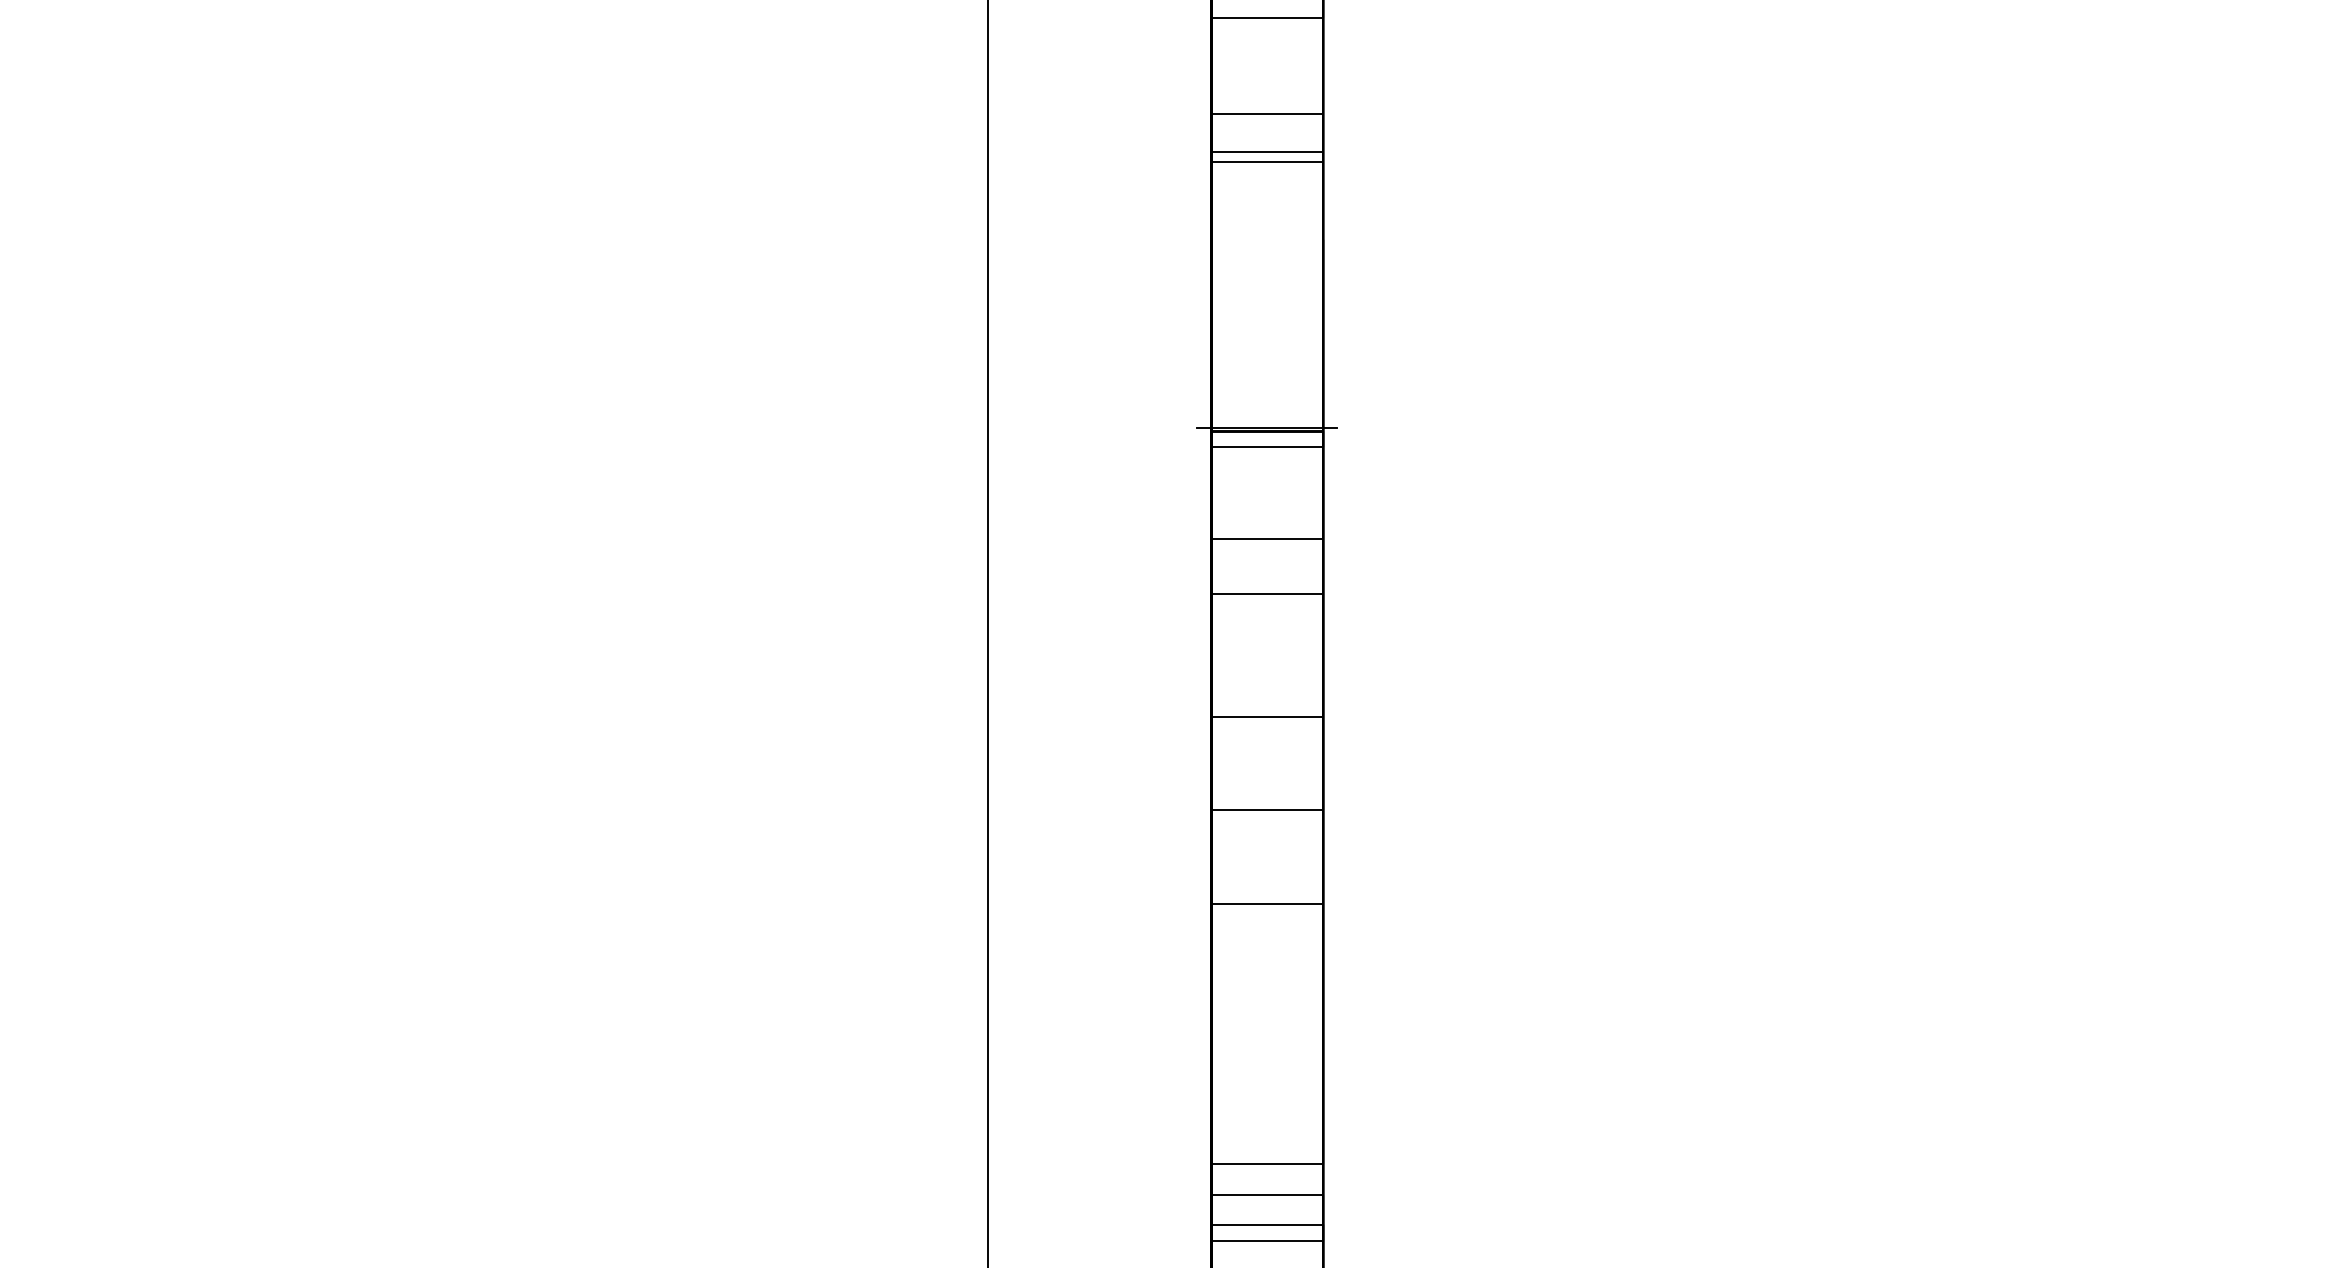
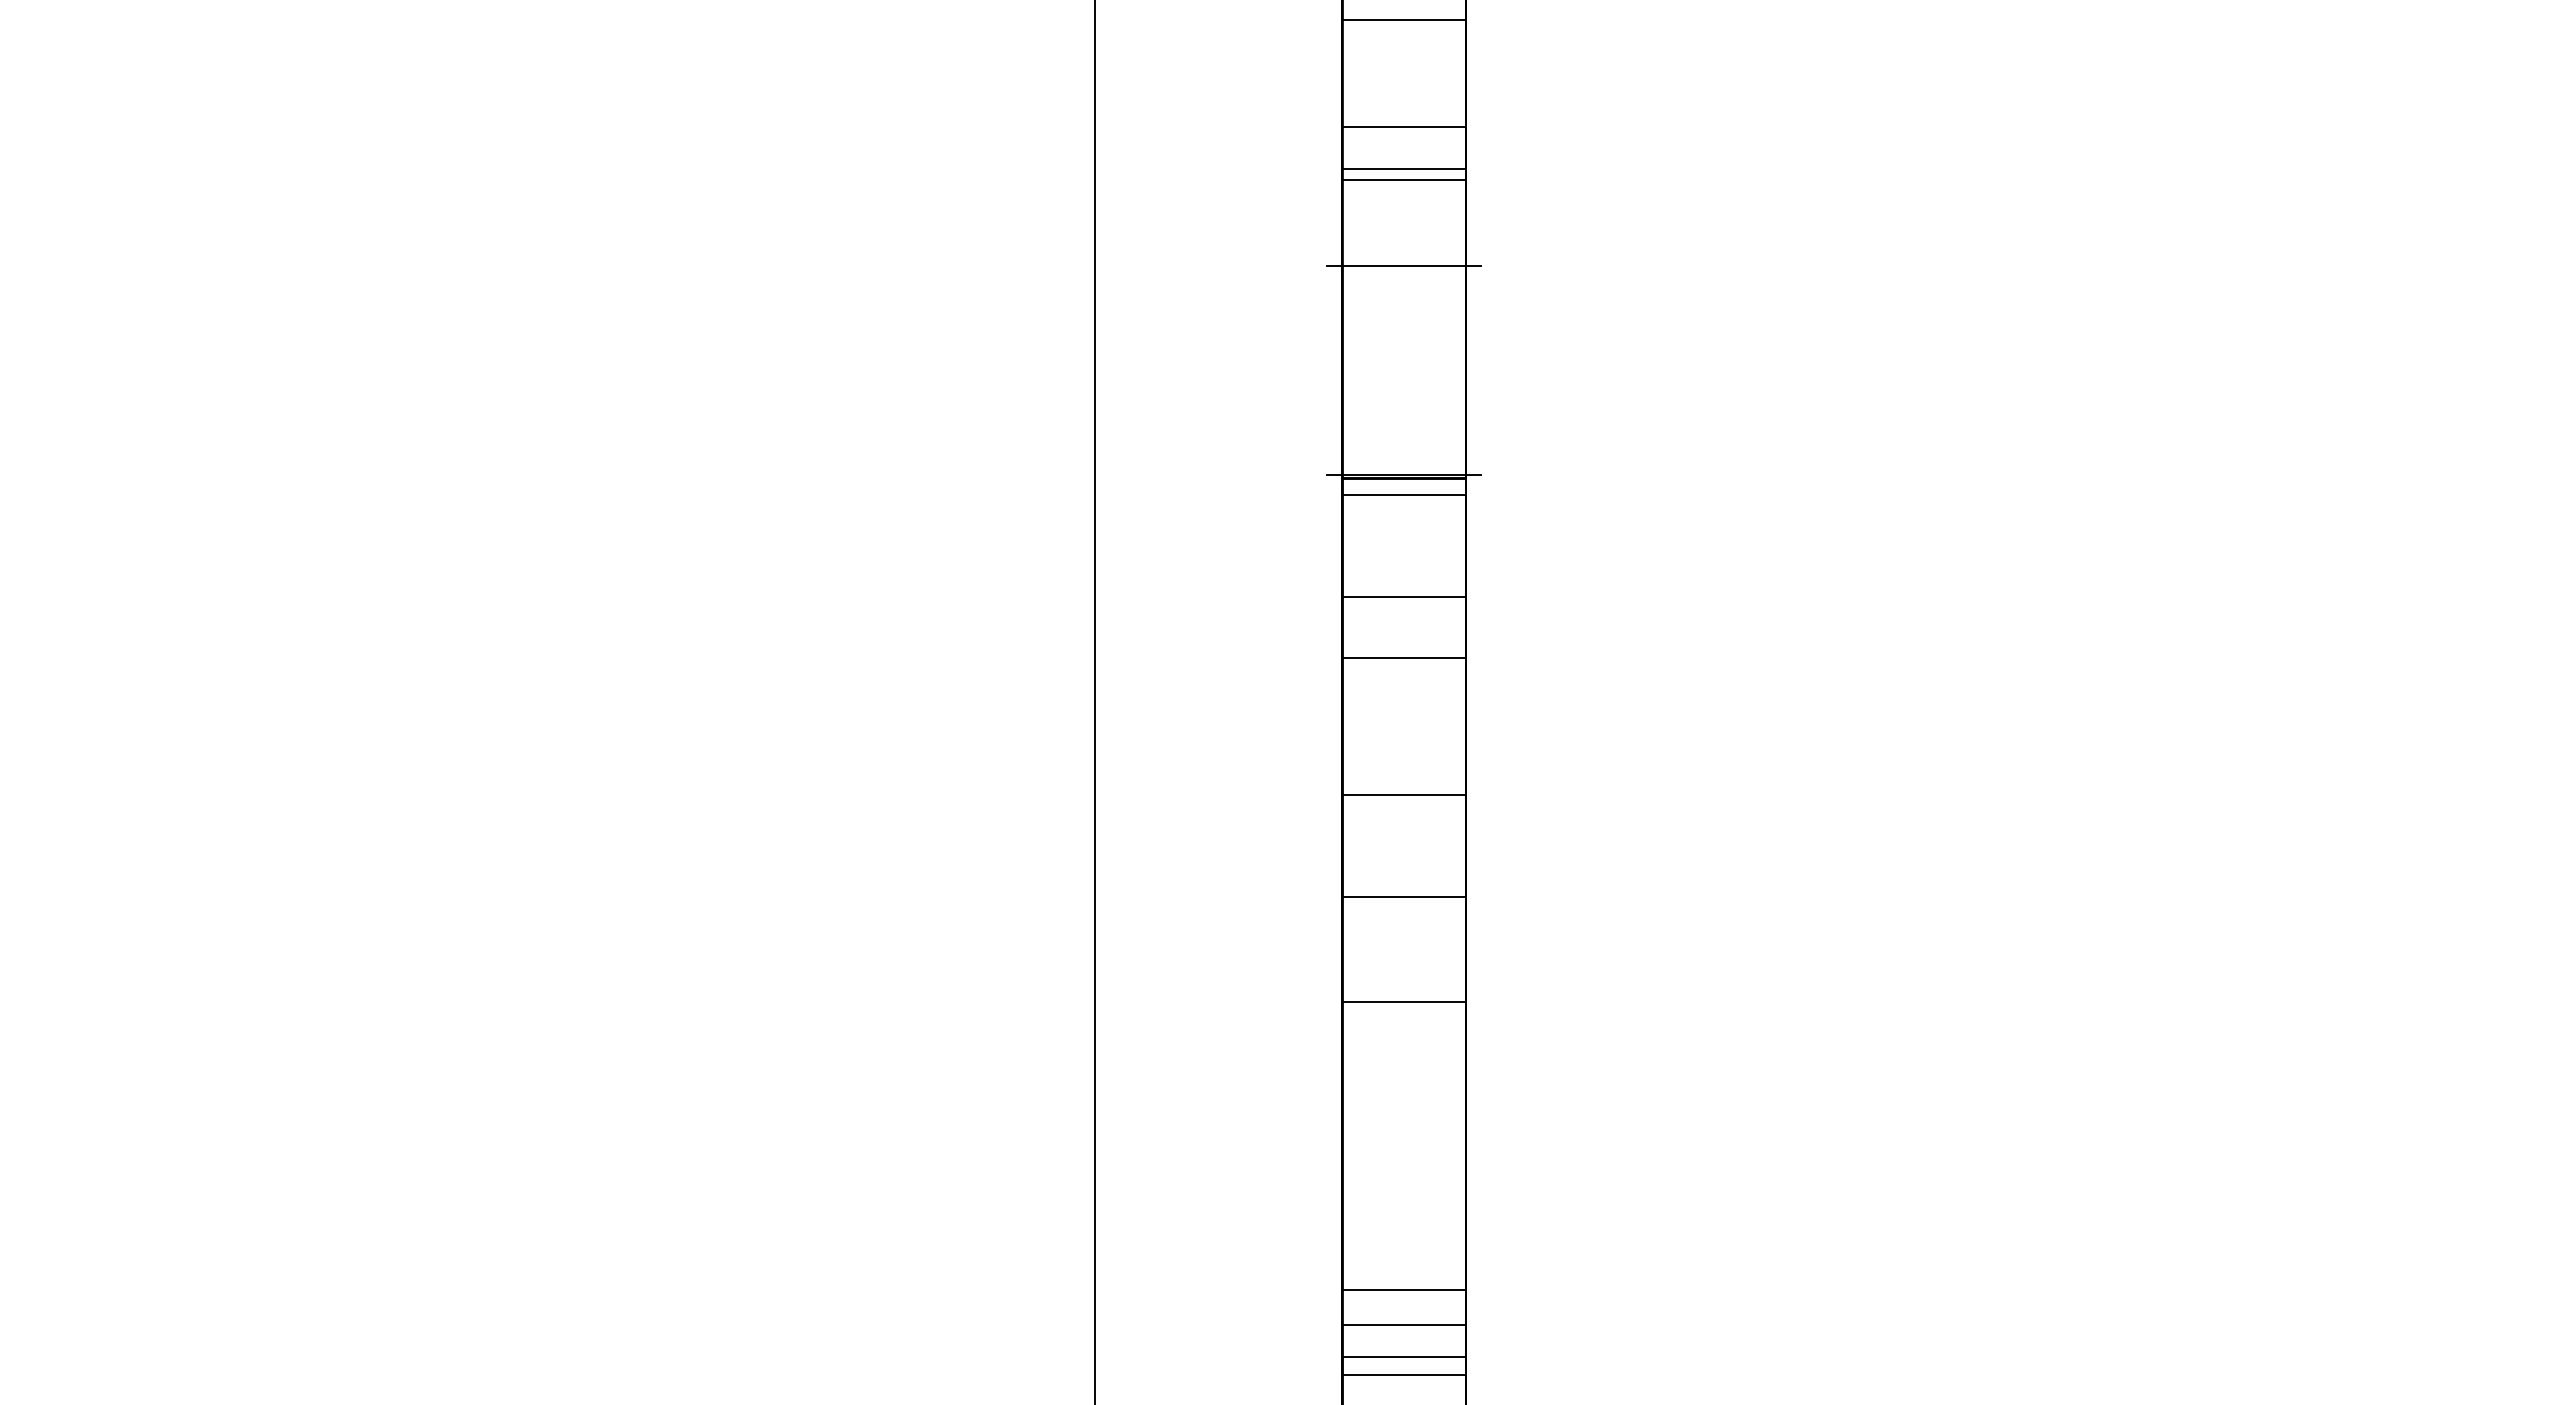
line: (1266, 239) -> (1403, 265), added

